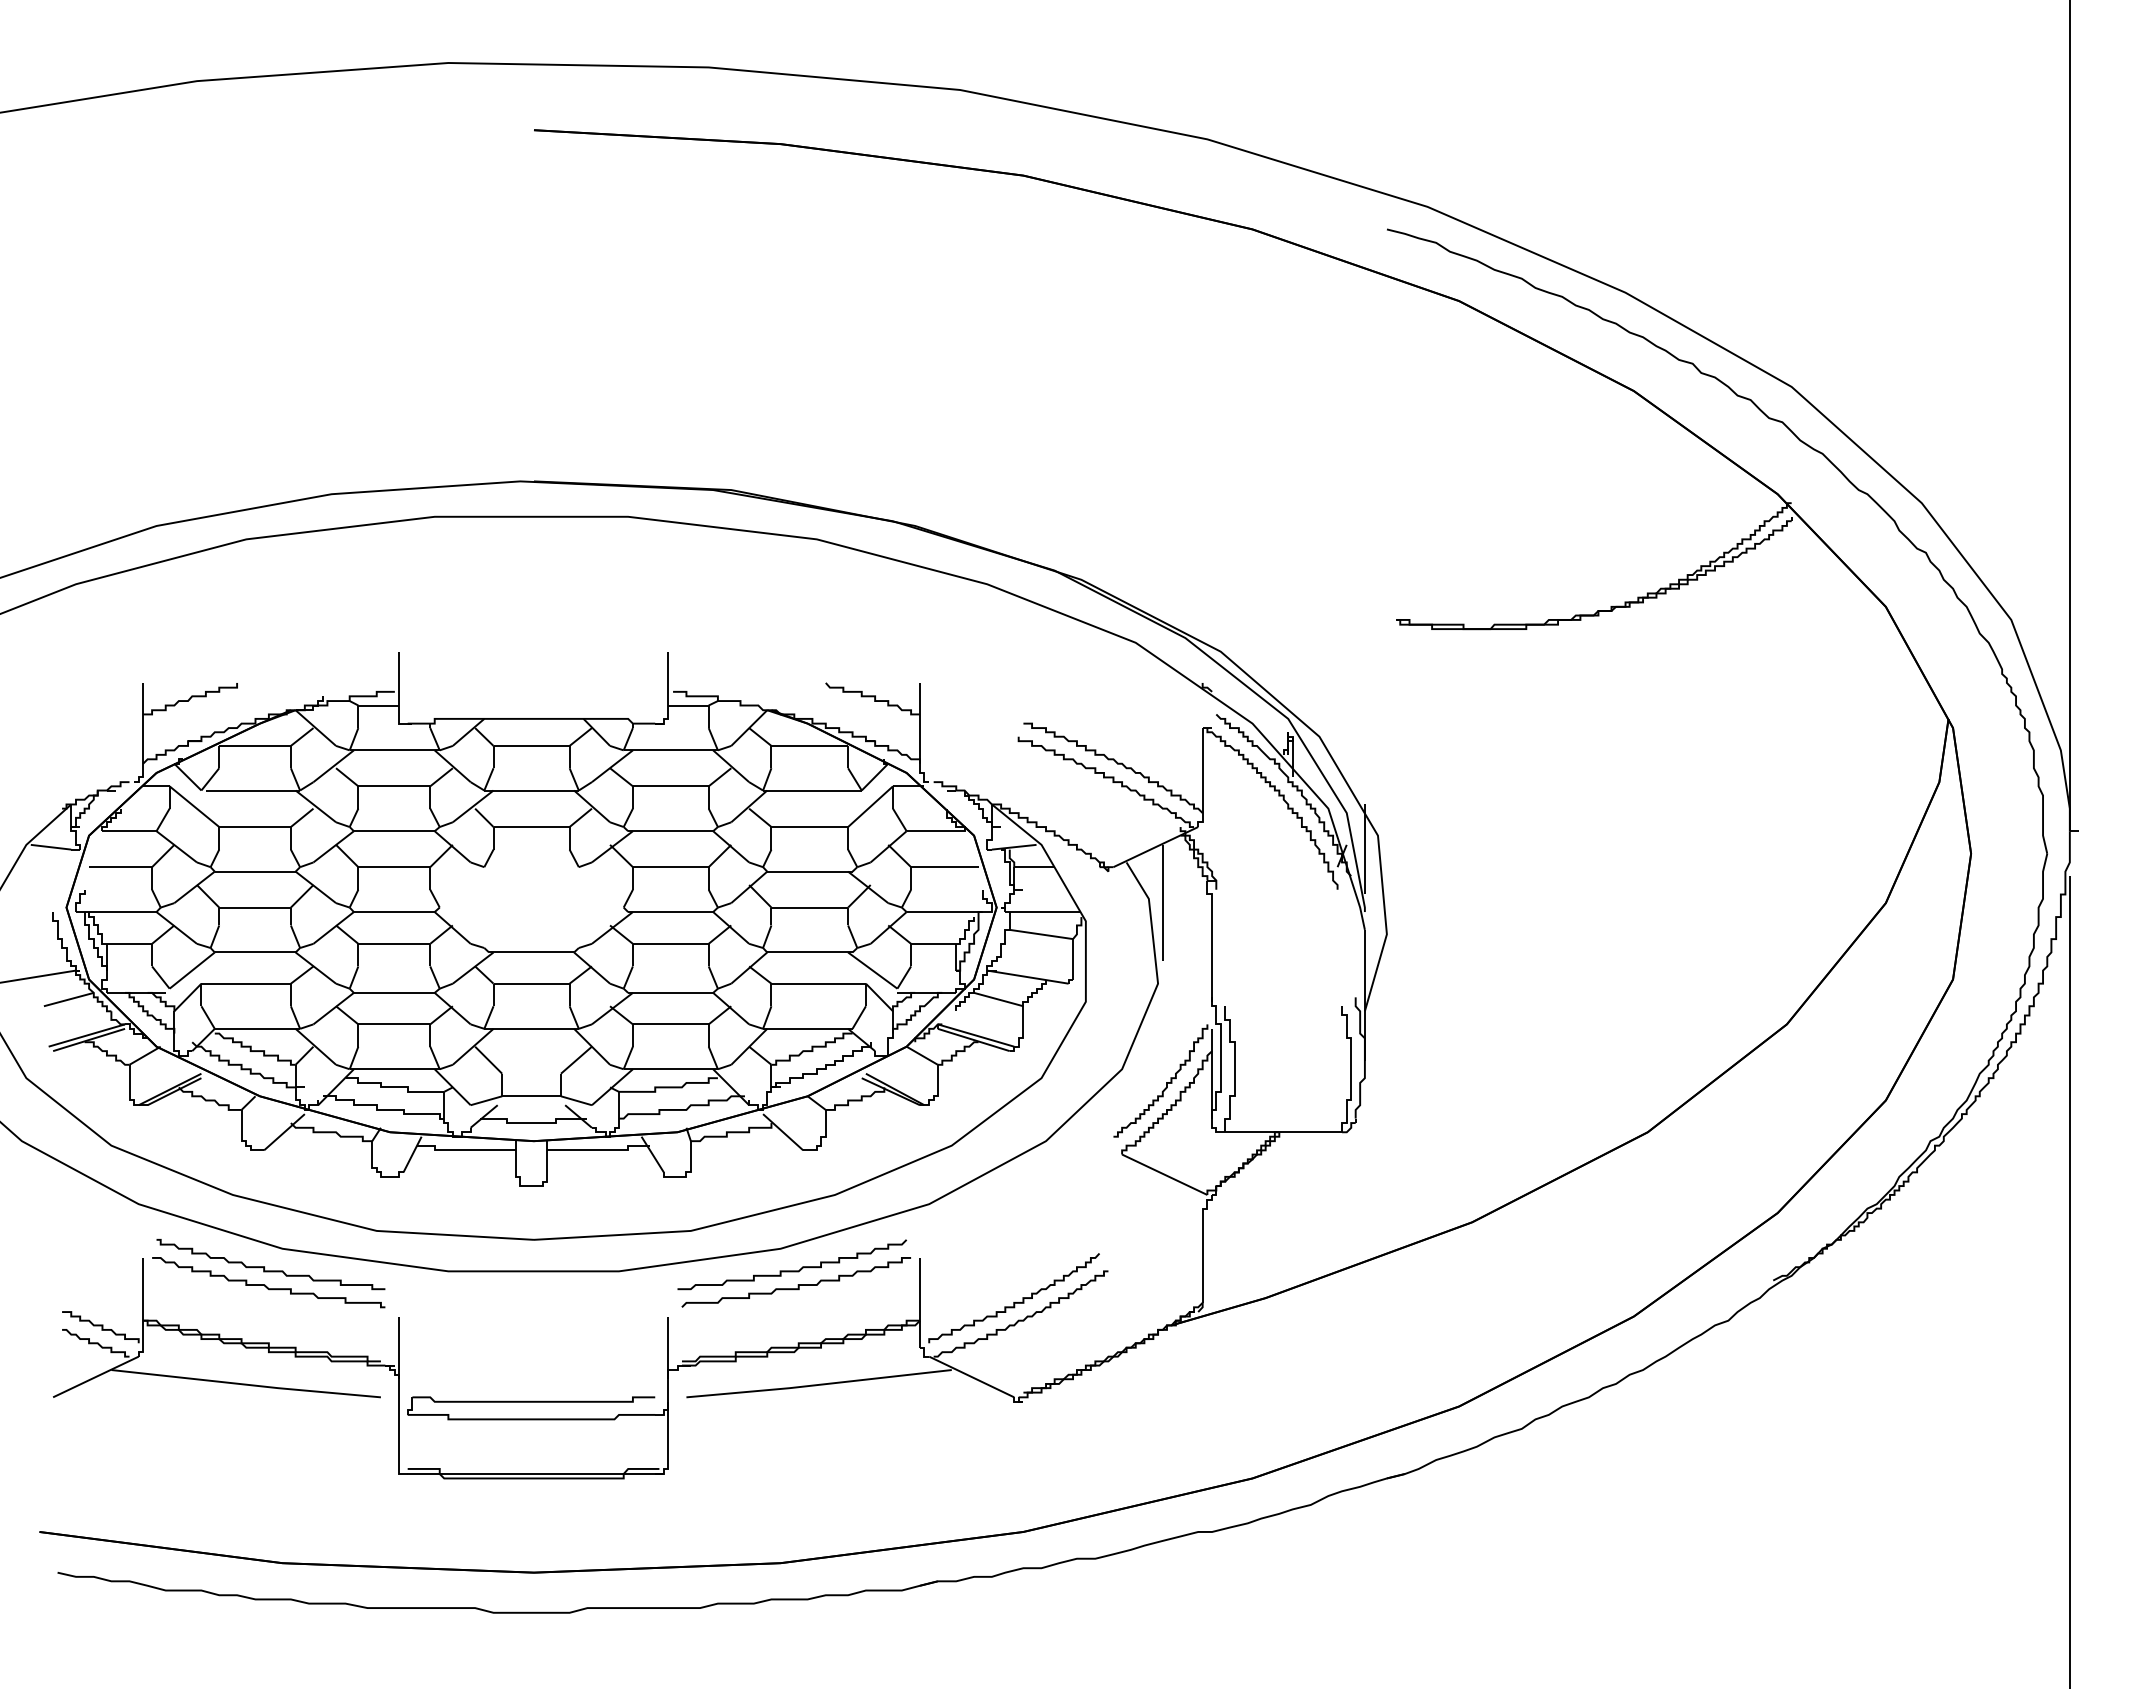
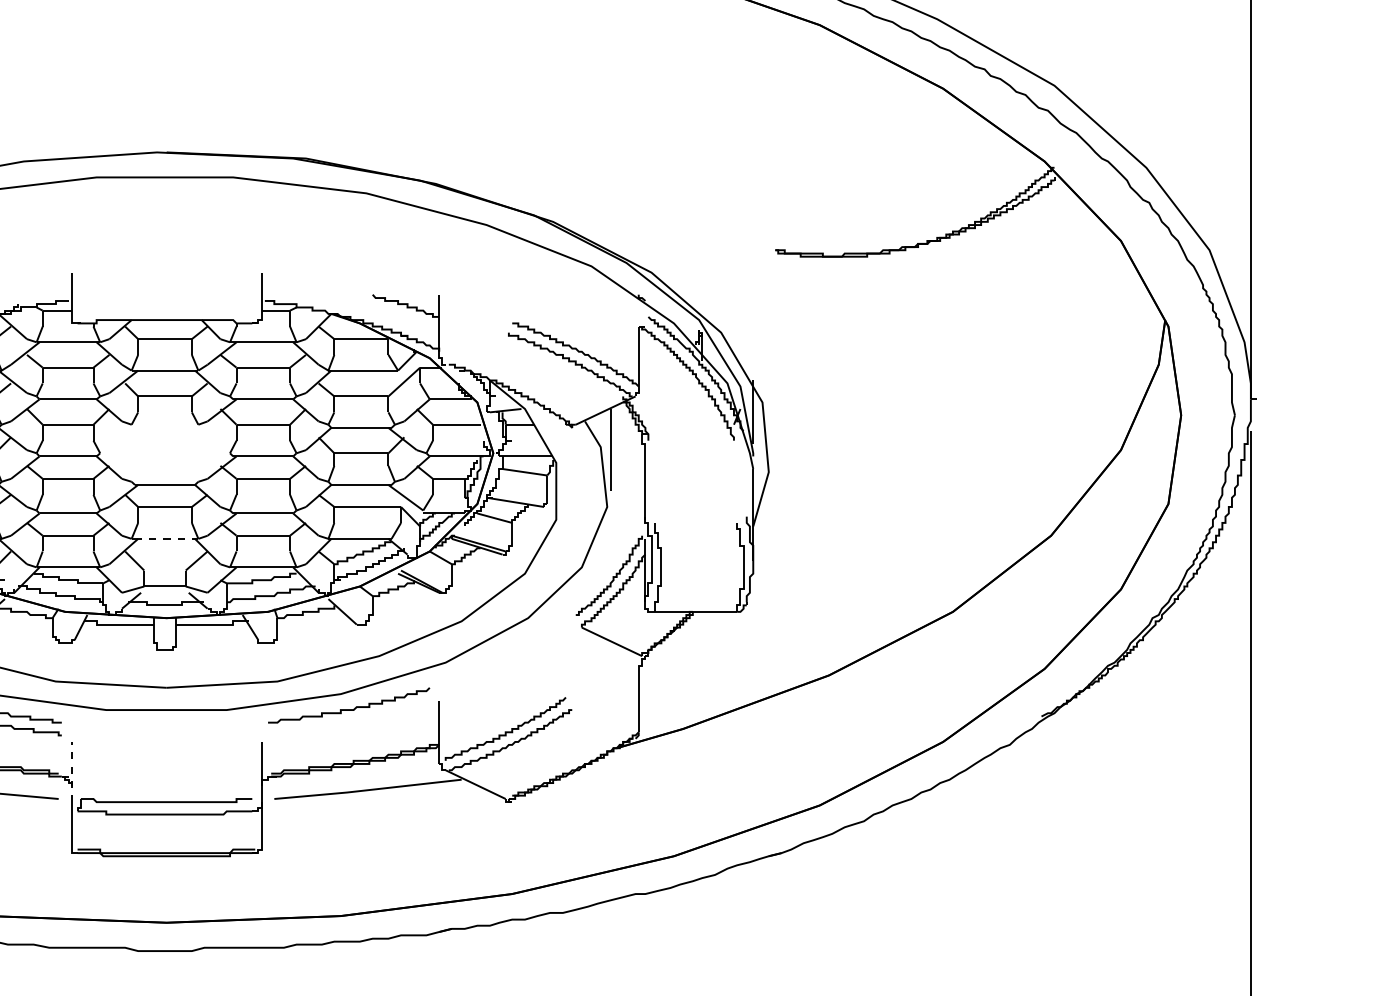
line: (531, 1028) -> (164, 538), solid -> dashed
curve: (797, 1284) -> (352, 719), removed
line: (399, 1359) -> (71, 772), solid -> dashed

